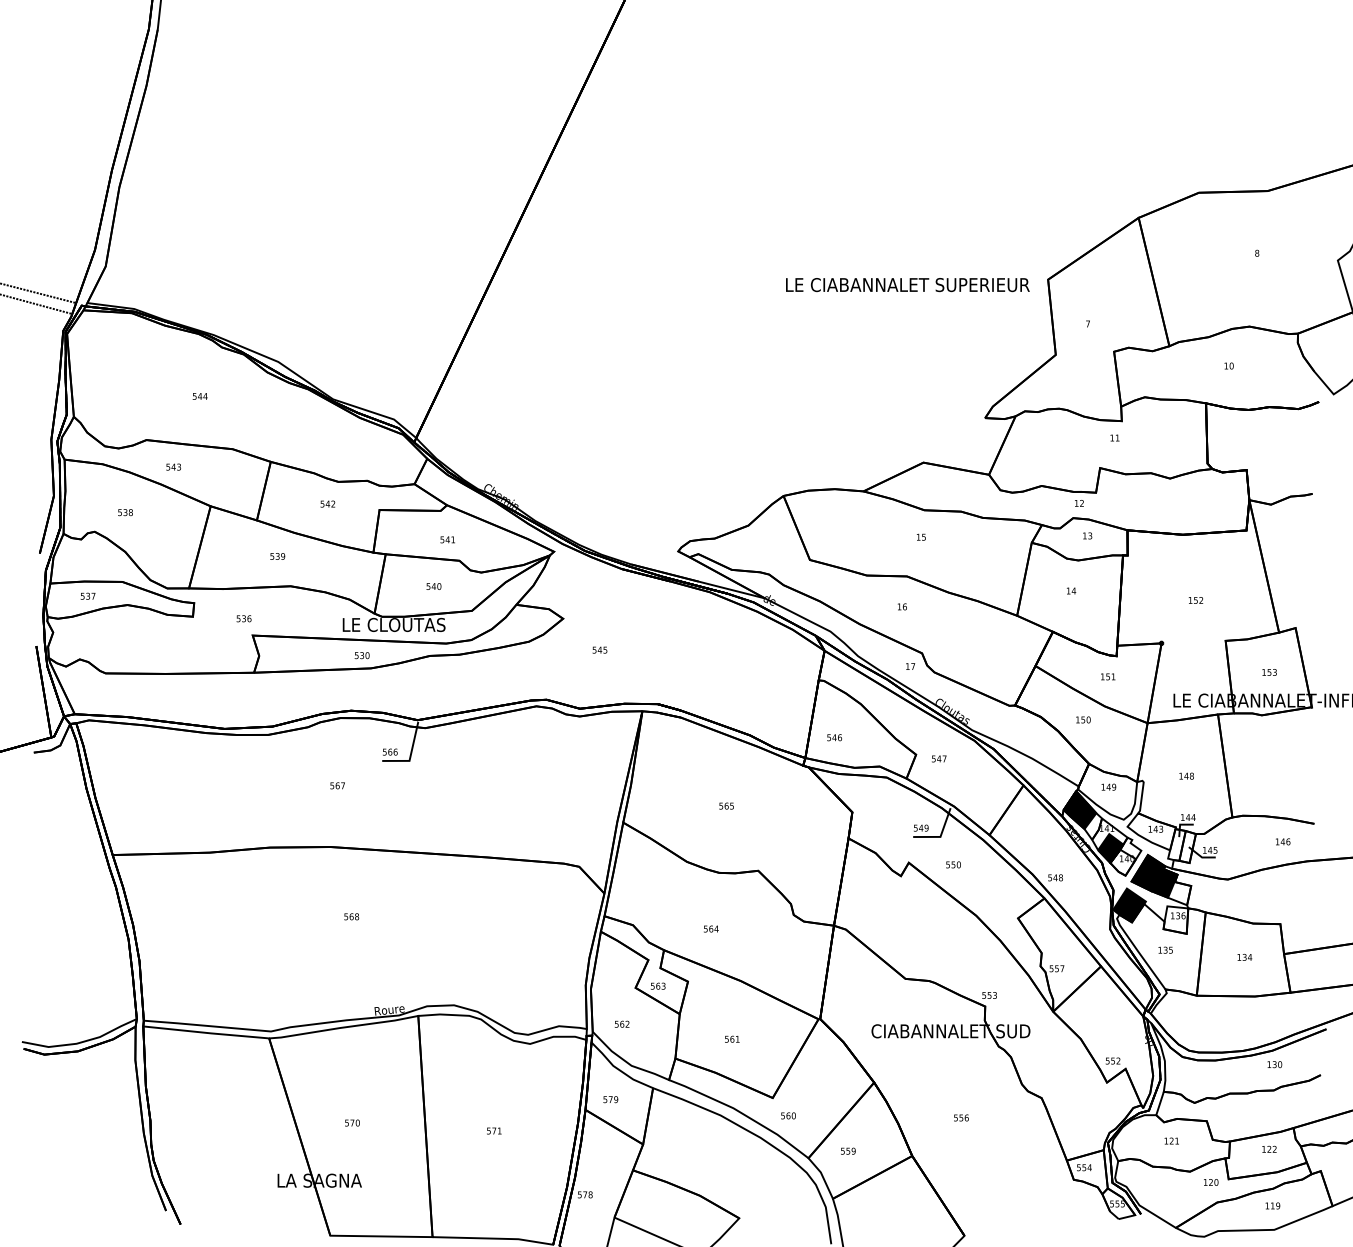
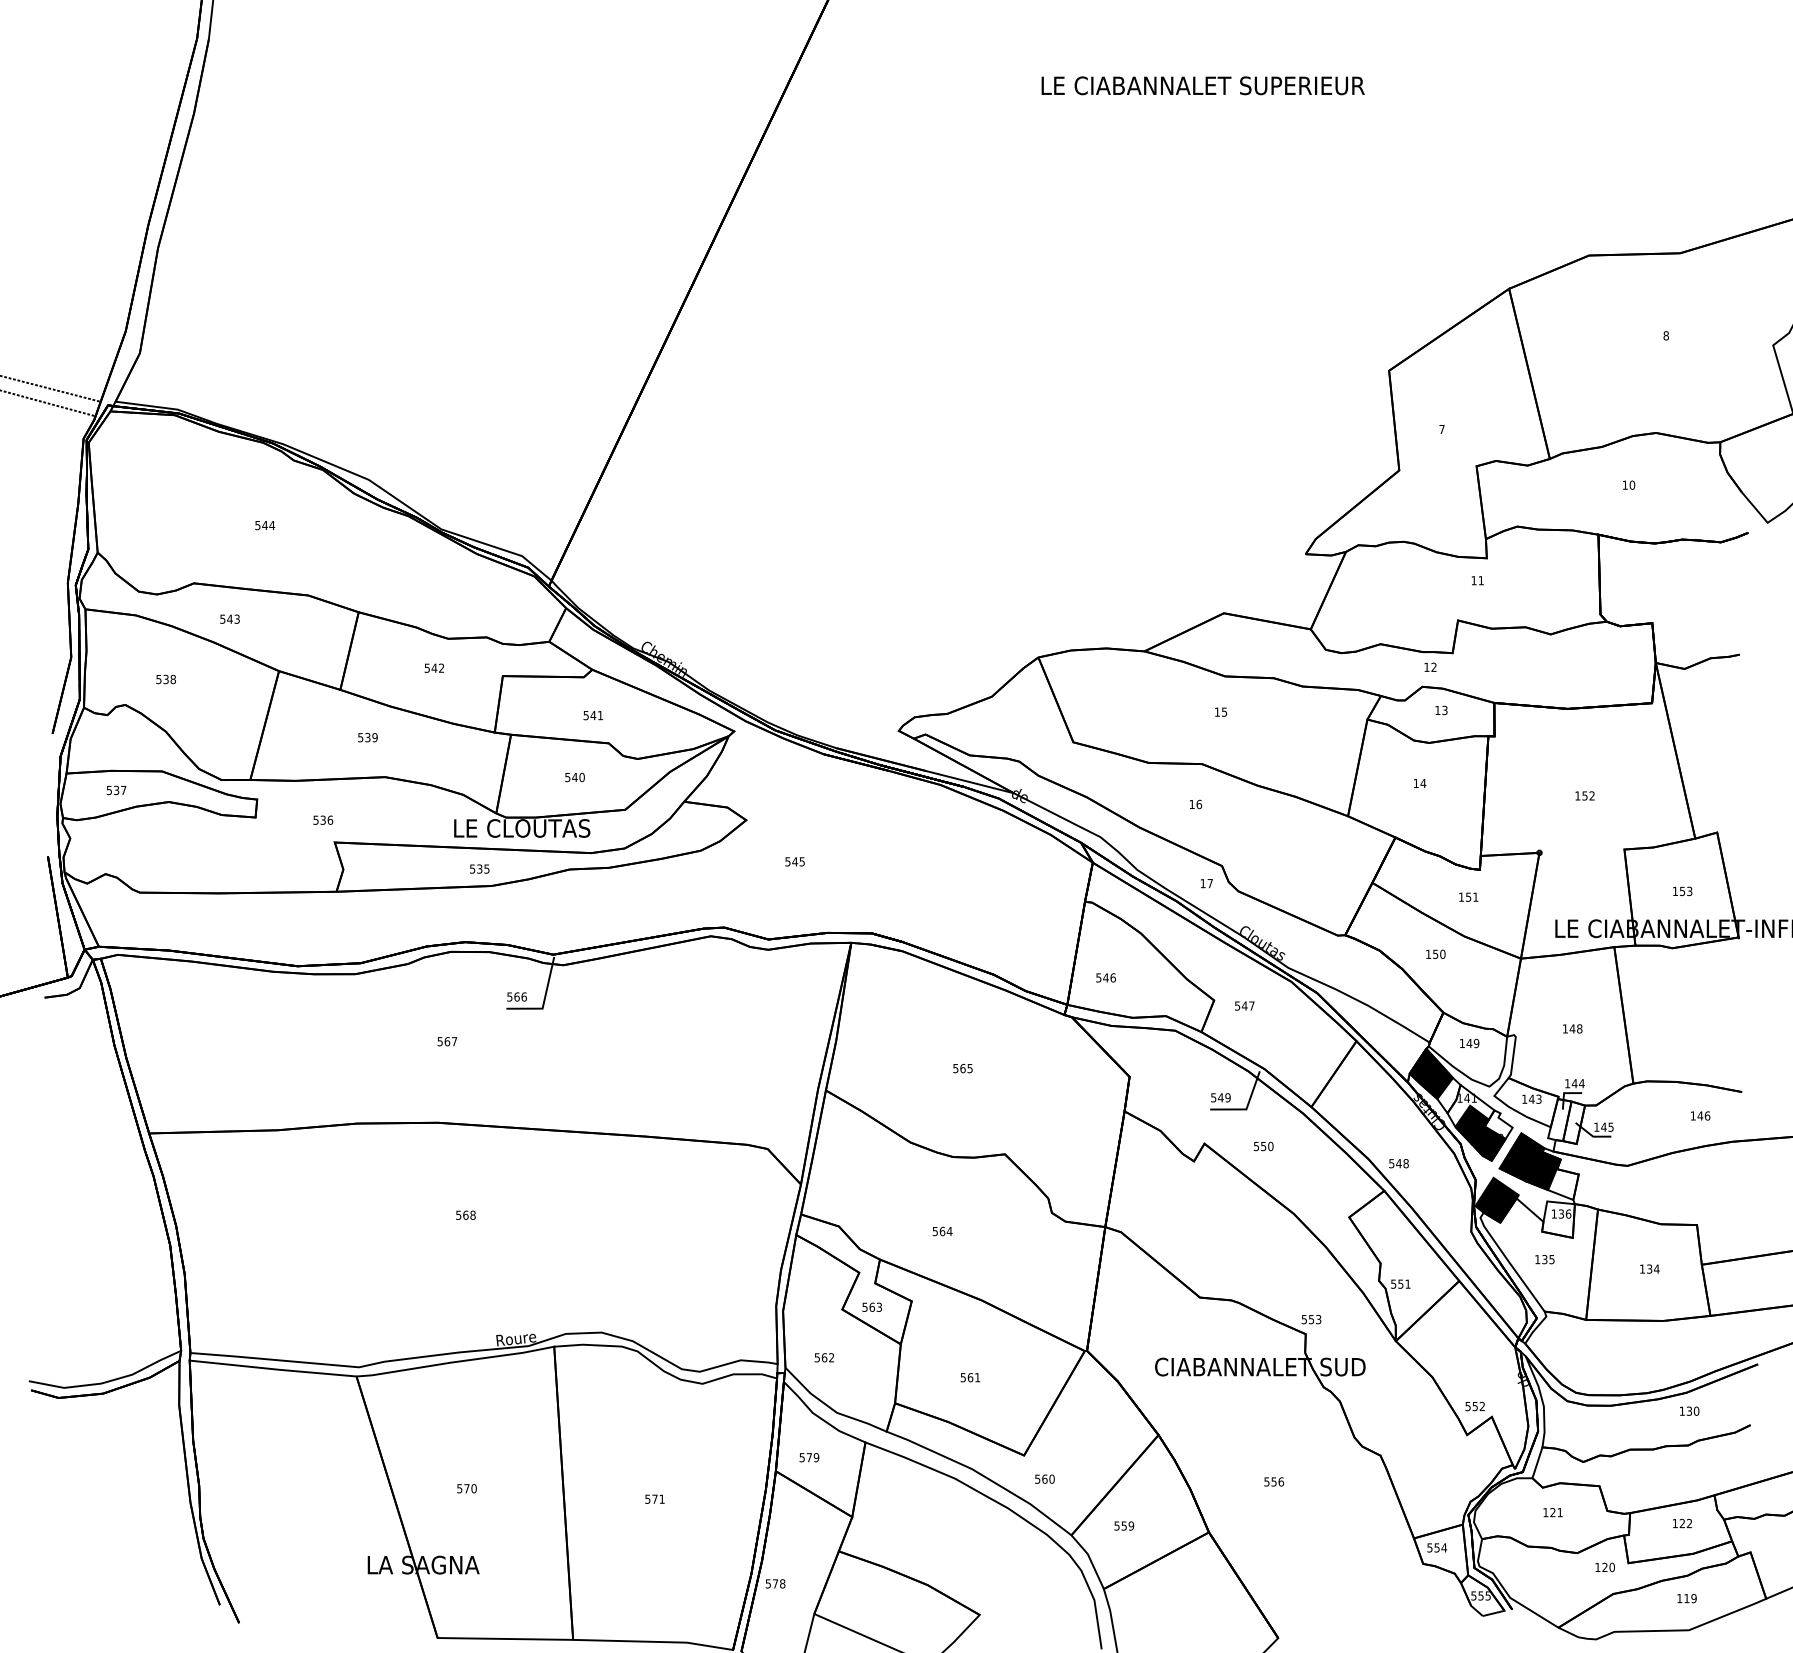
text: (907, 284) -> (1202, 85), moved
text: (367, 655) -> (486, 868), 530 -> 535
fill: (1123, 862) -> (1488, 1143), added
text: (1061, 968) -> (1407, 1283), 557 -> 551

